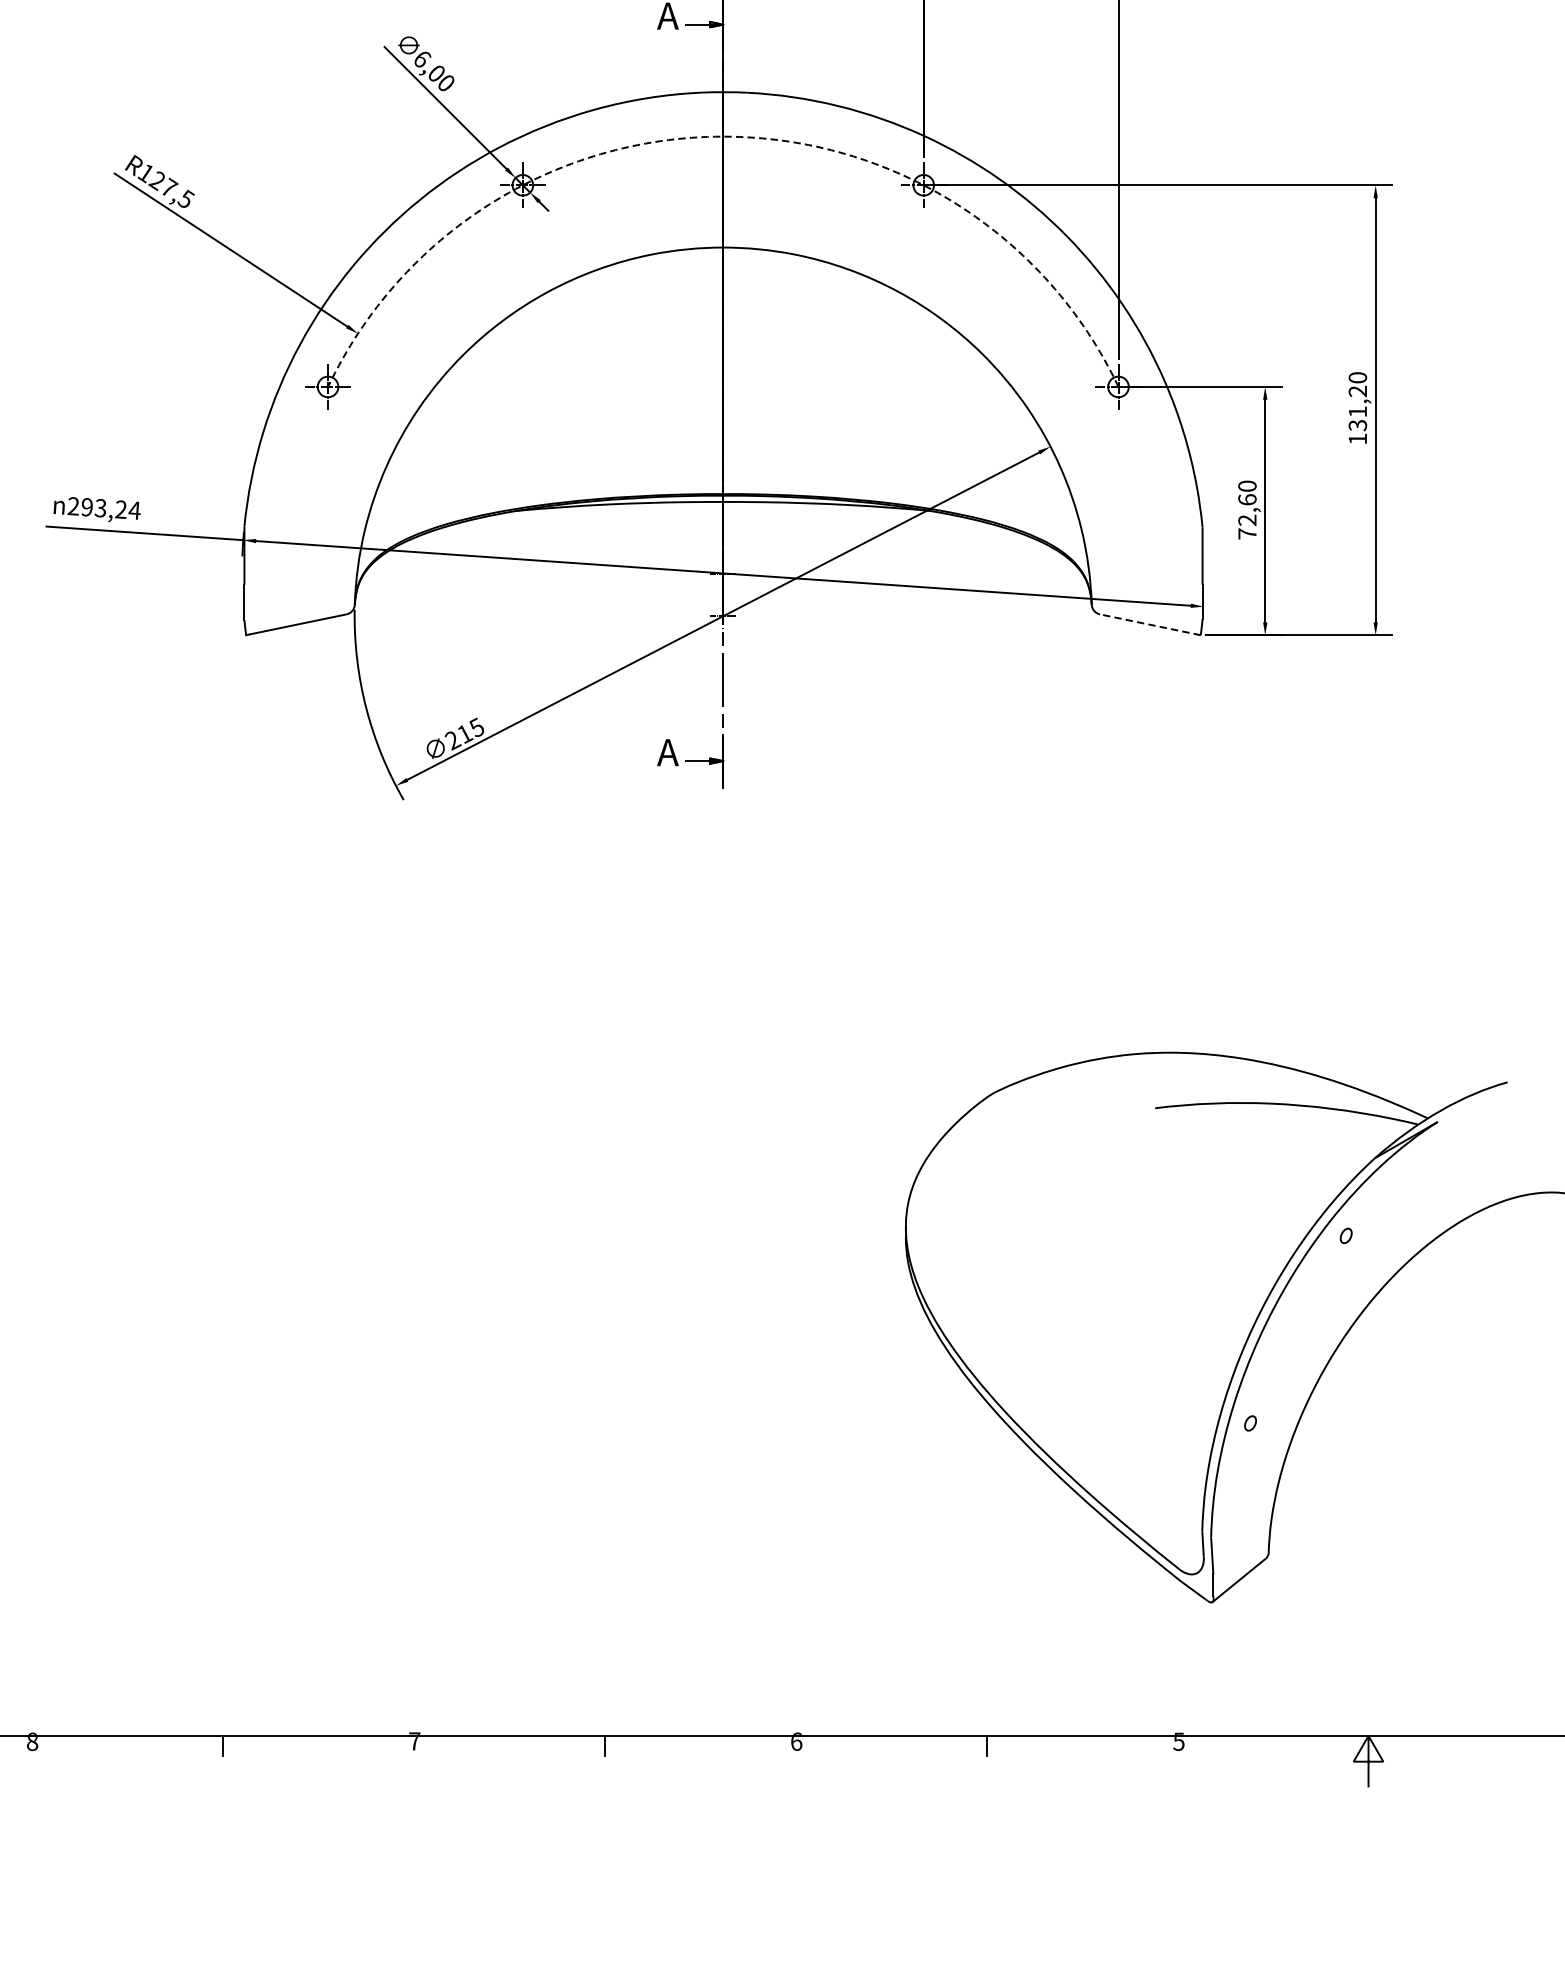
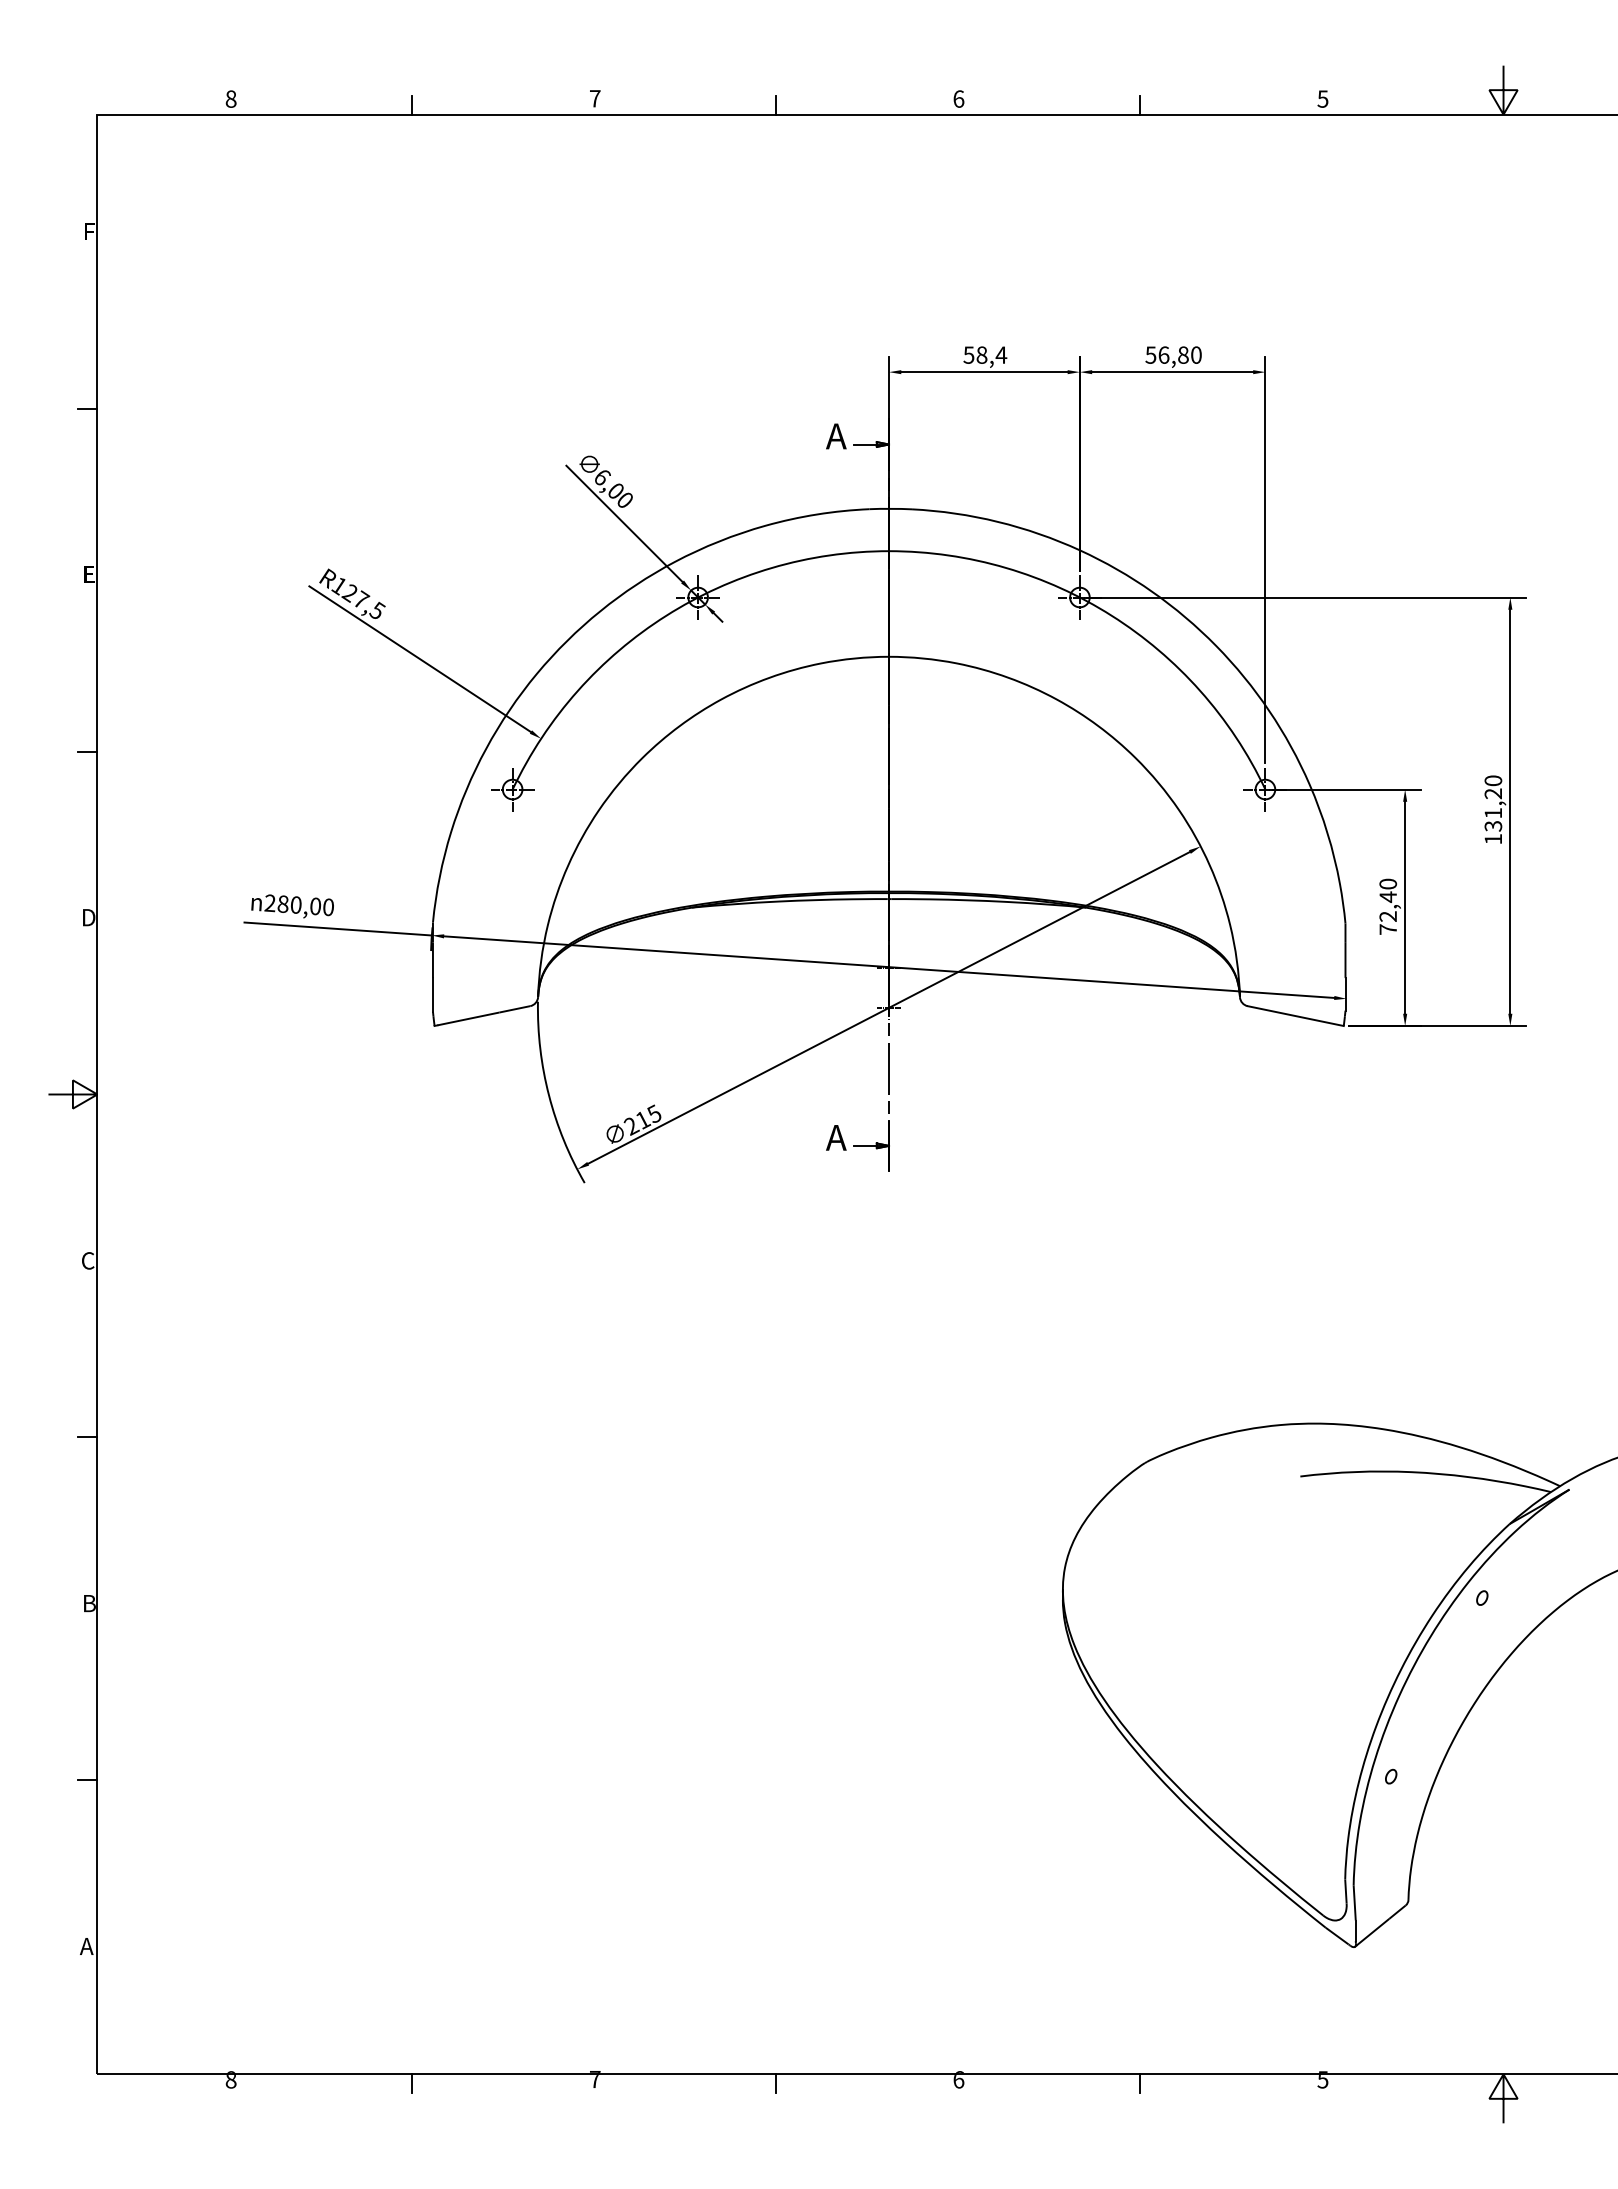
arc: (723, 136) -> (889, 551), dashed -> solid
text: (1247, 500) -> (1388, 897), 72,60 -> 72,40
text: (110, 508) -> (305, 905), 293,24 -> 280,00
line: (1150, 625) -> (1295, 1016), dashed -> solid

